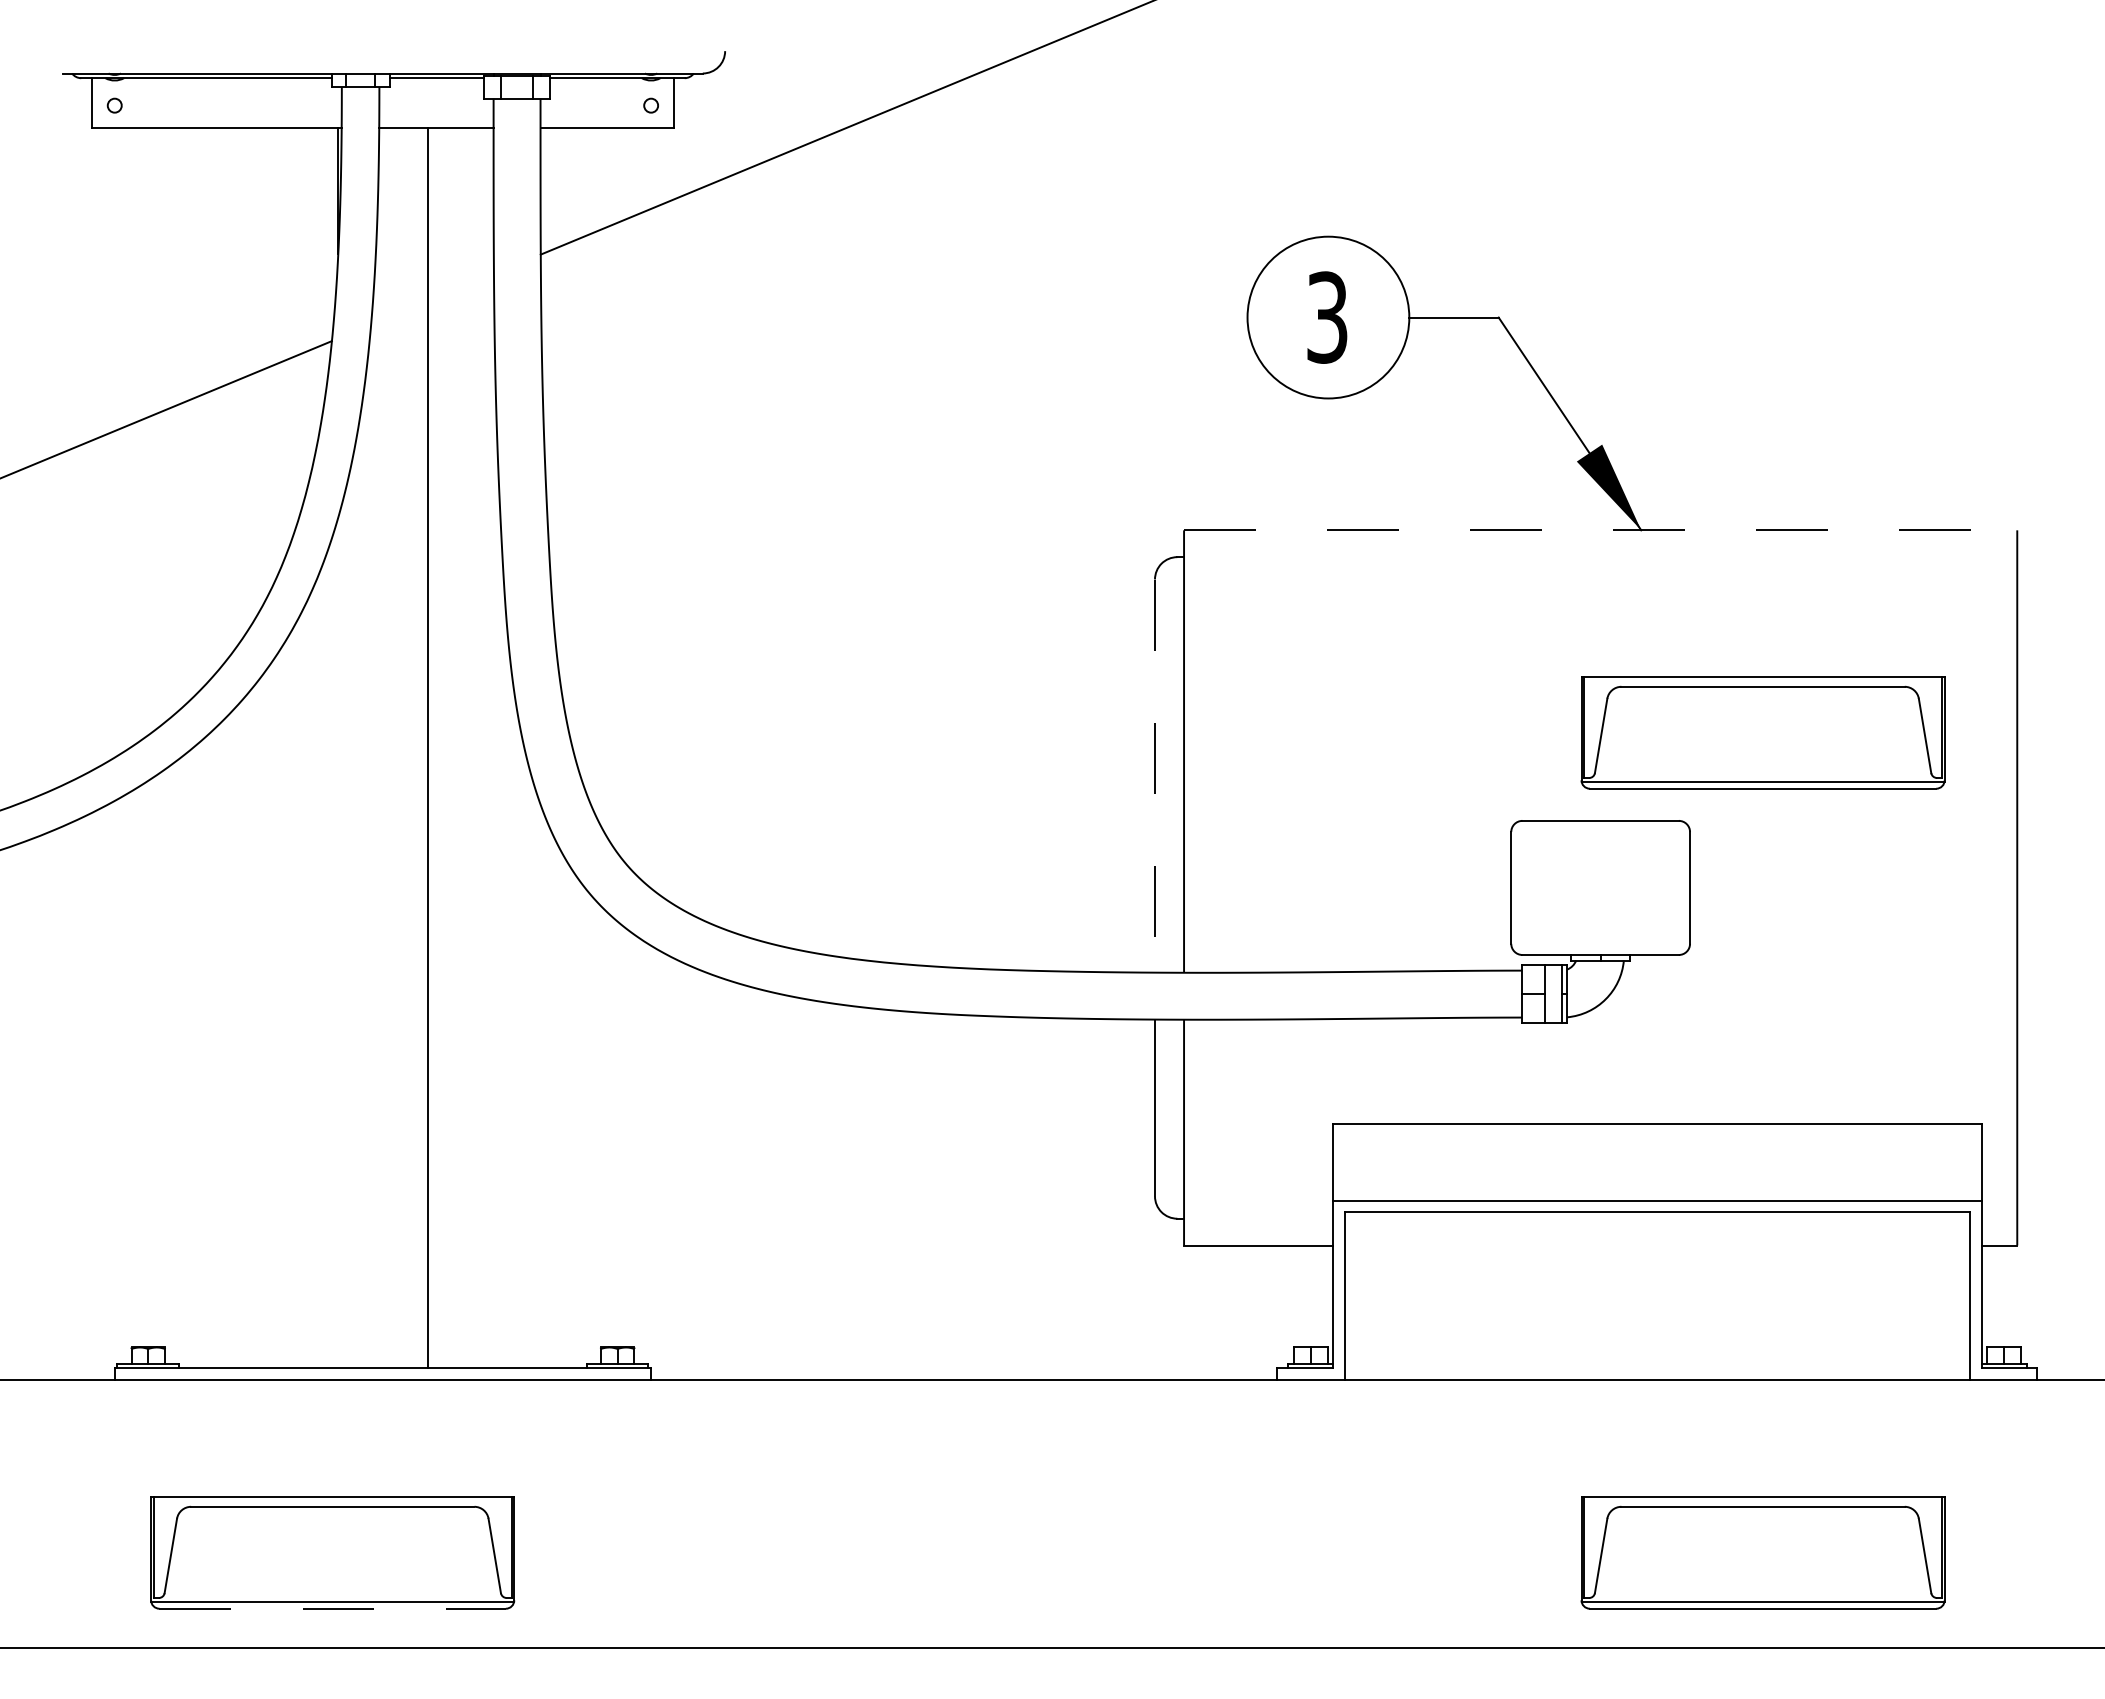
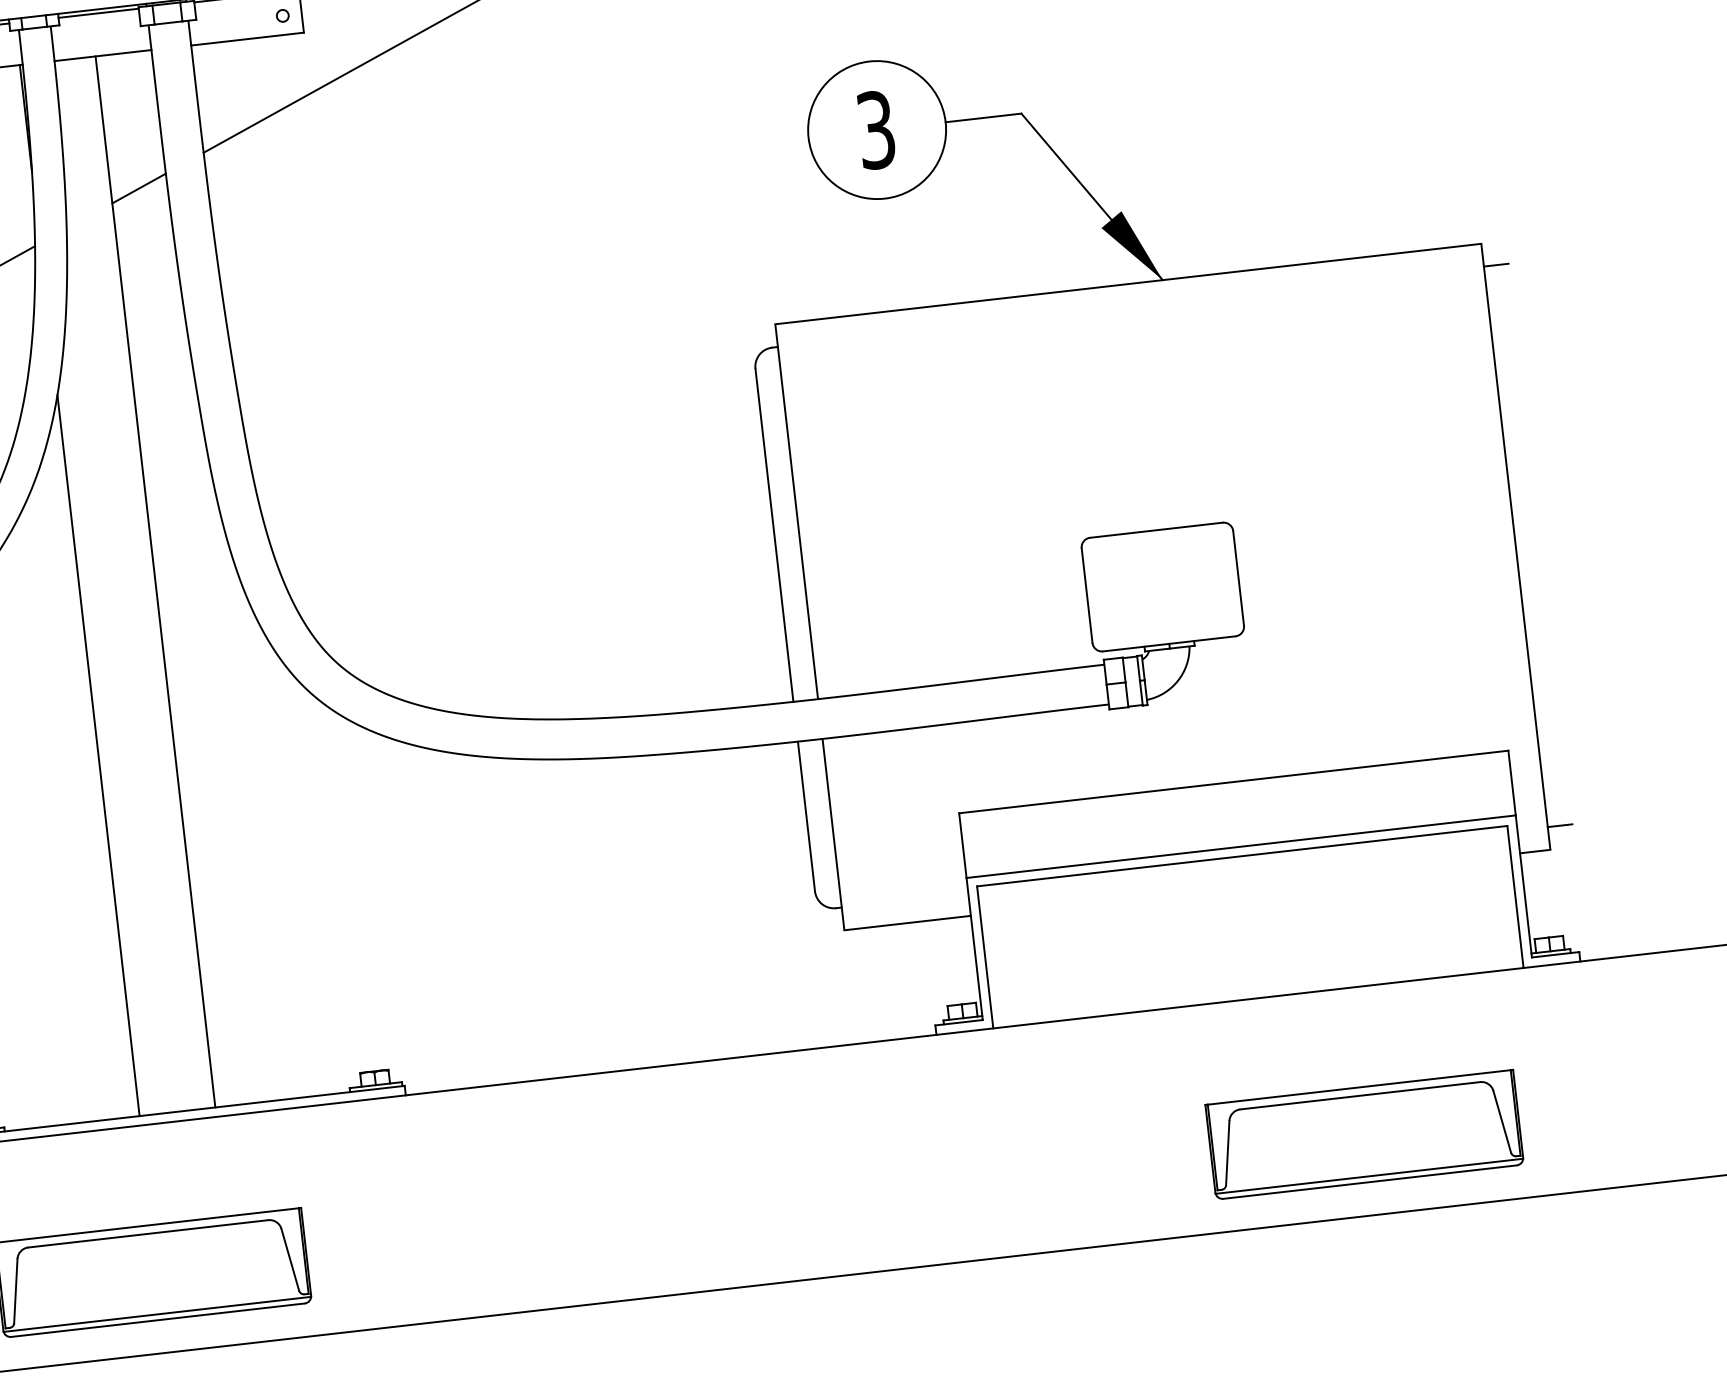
line: (460, 287) -> (138, 188), added
line: (1600, 530) -> (1128, 284), dashed -> solid
line: (2031, 557) -> (1496, 265), added
part: (1762, 732) -> (1284, 439), removed
line: (1155, 776) -> (774, 535), dashed -> solid
line: (338, 942) -> (98, 755), added
line: (2031, 1218) -> (1559, 825), added
line: (333, 1608) -> (158, 1319), dashed -> solid

